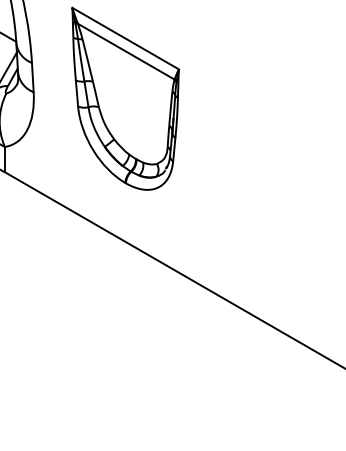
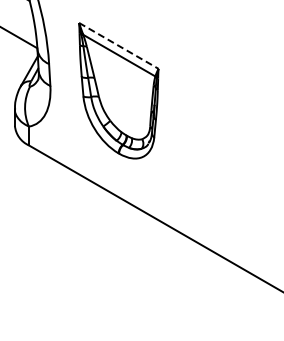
line: (125, 38) -> (118, 45), solid -> dashed

